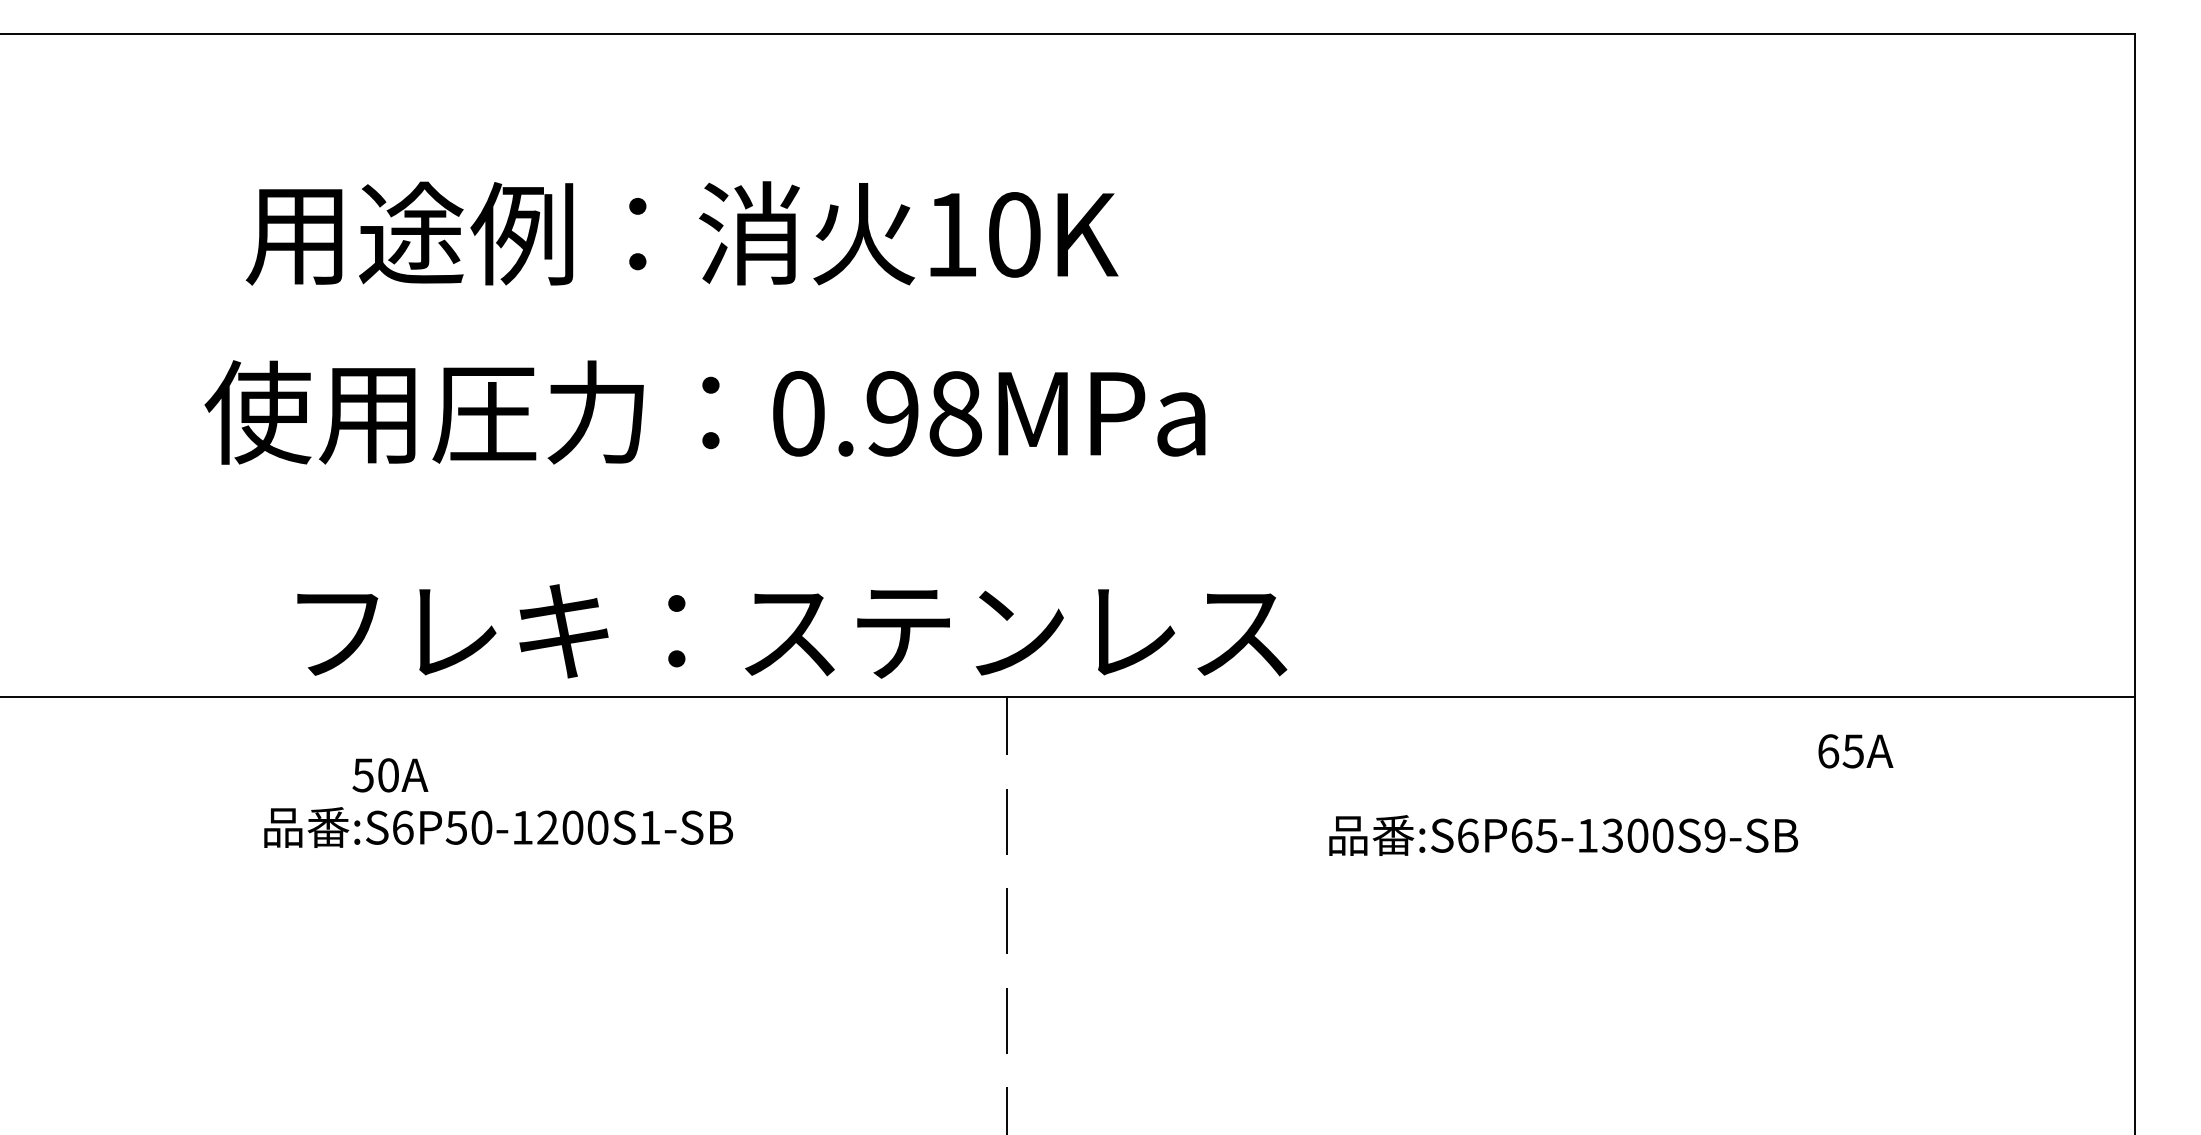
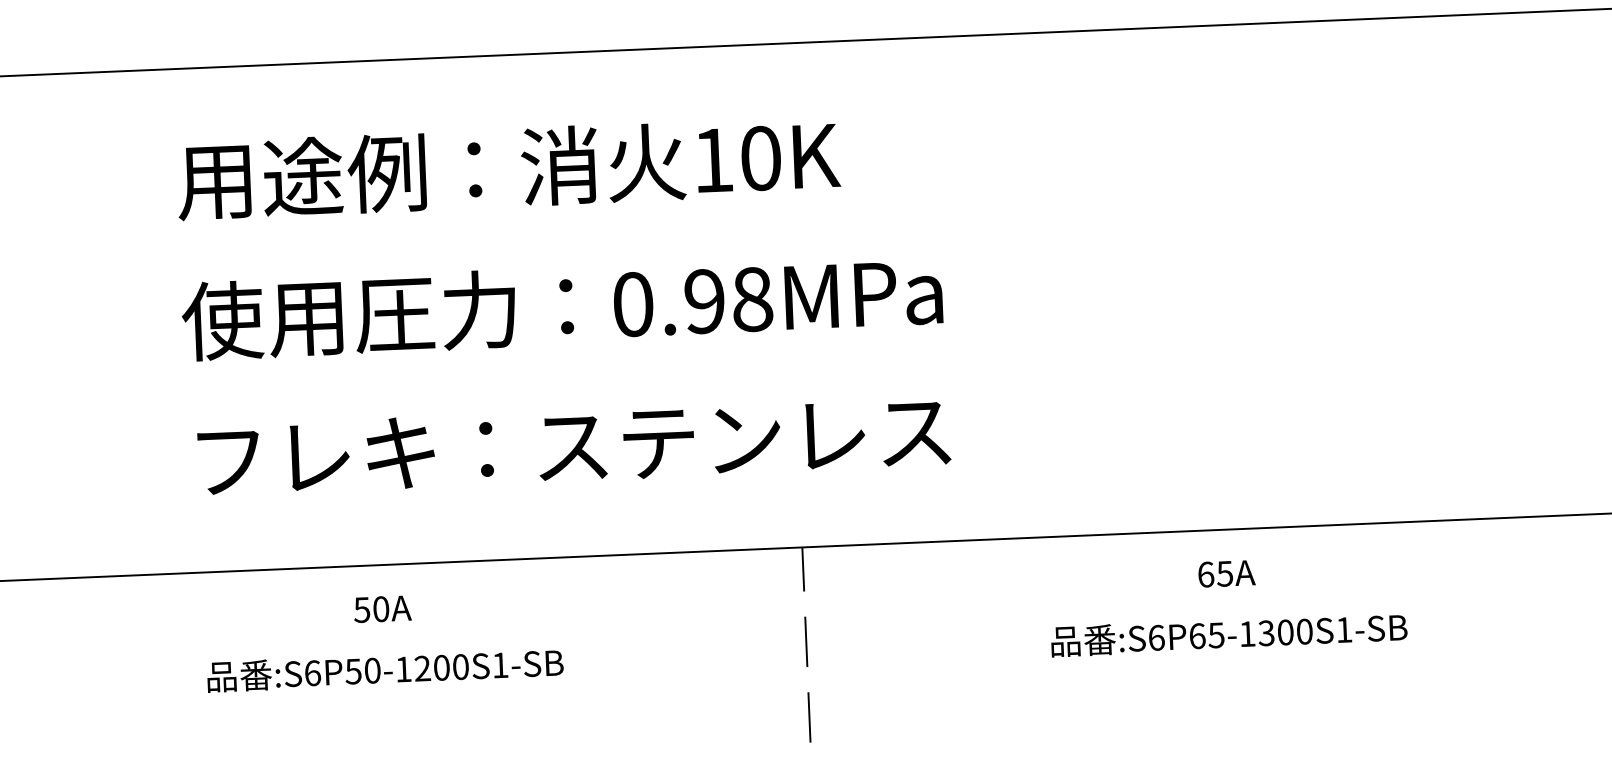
text: (681, 233) -> (508, 168), moved
text: (704, 412) -> (561, 306), moved
text: (792, 631) -> (574, 446), moved
text: (1855, 751) -> (1226, 573), moved
text: (390, 775) -> (382, 609), moved
text: (498, 827) -> (385, 670), moved
text: (1714, 835) -> (1343, 629), :S6P65-1300S9-SB -> :S6P65-1300S1-SB

